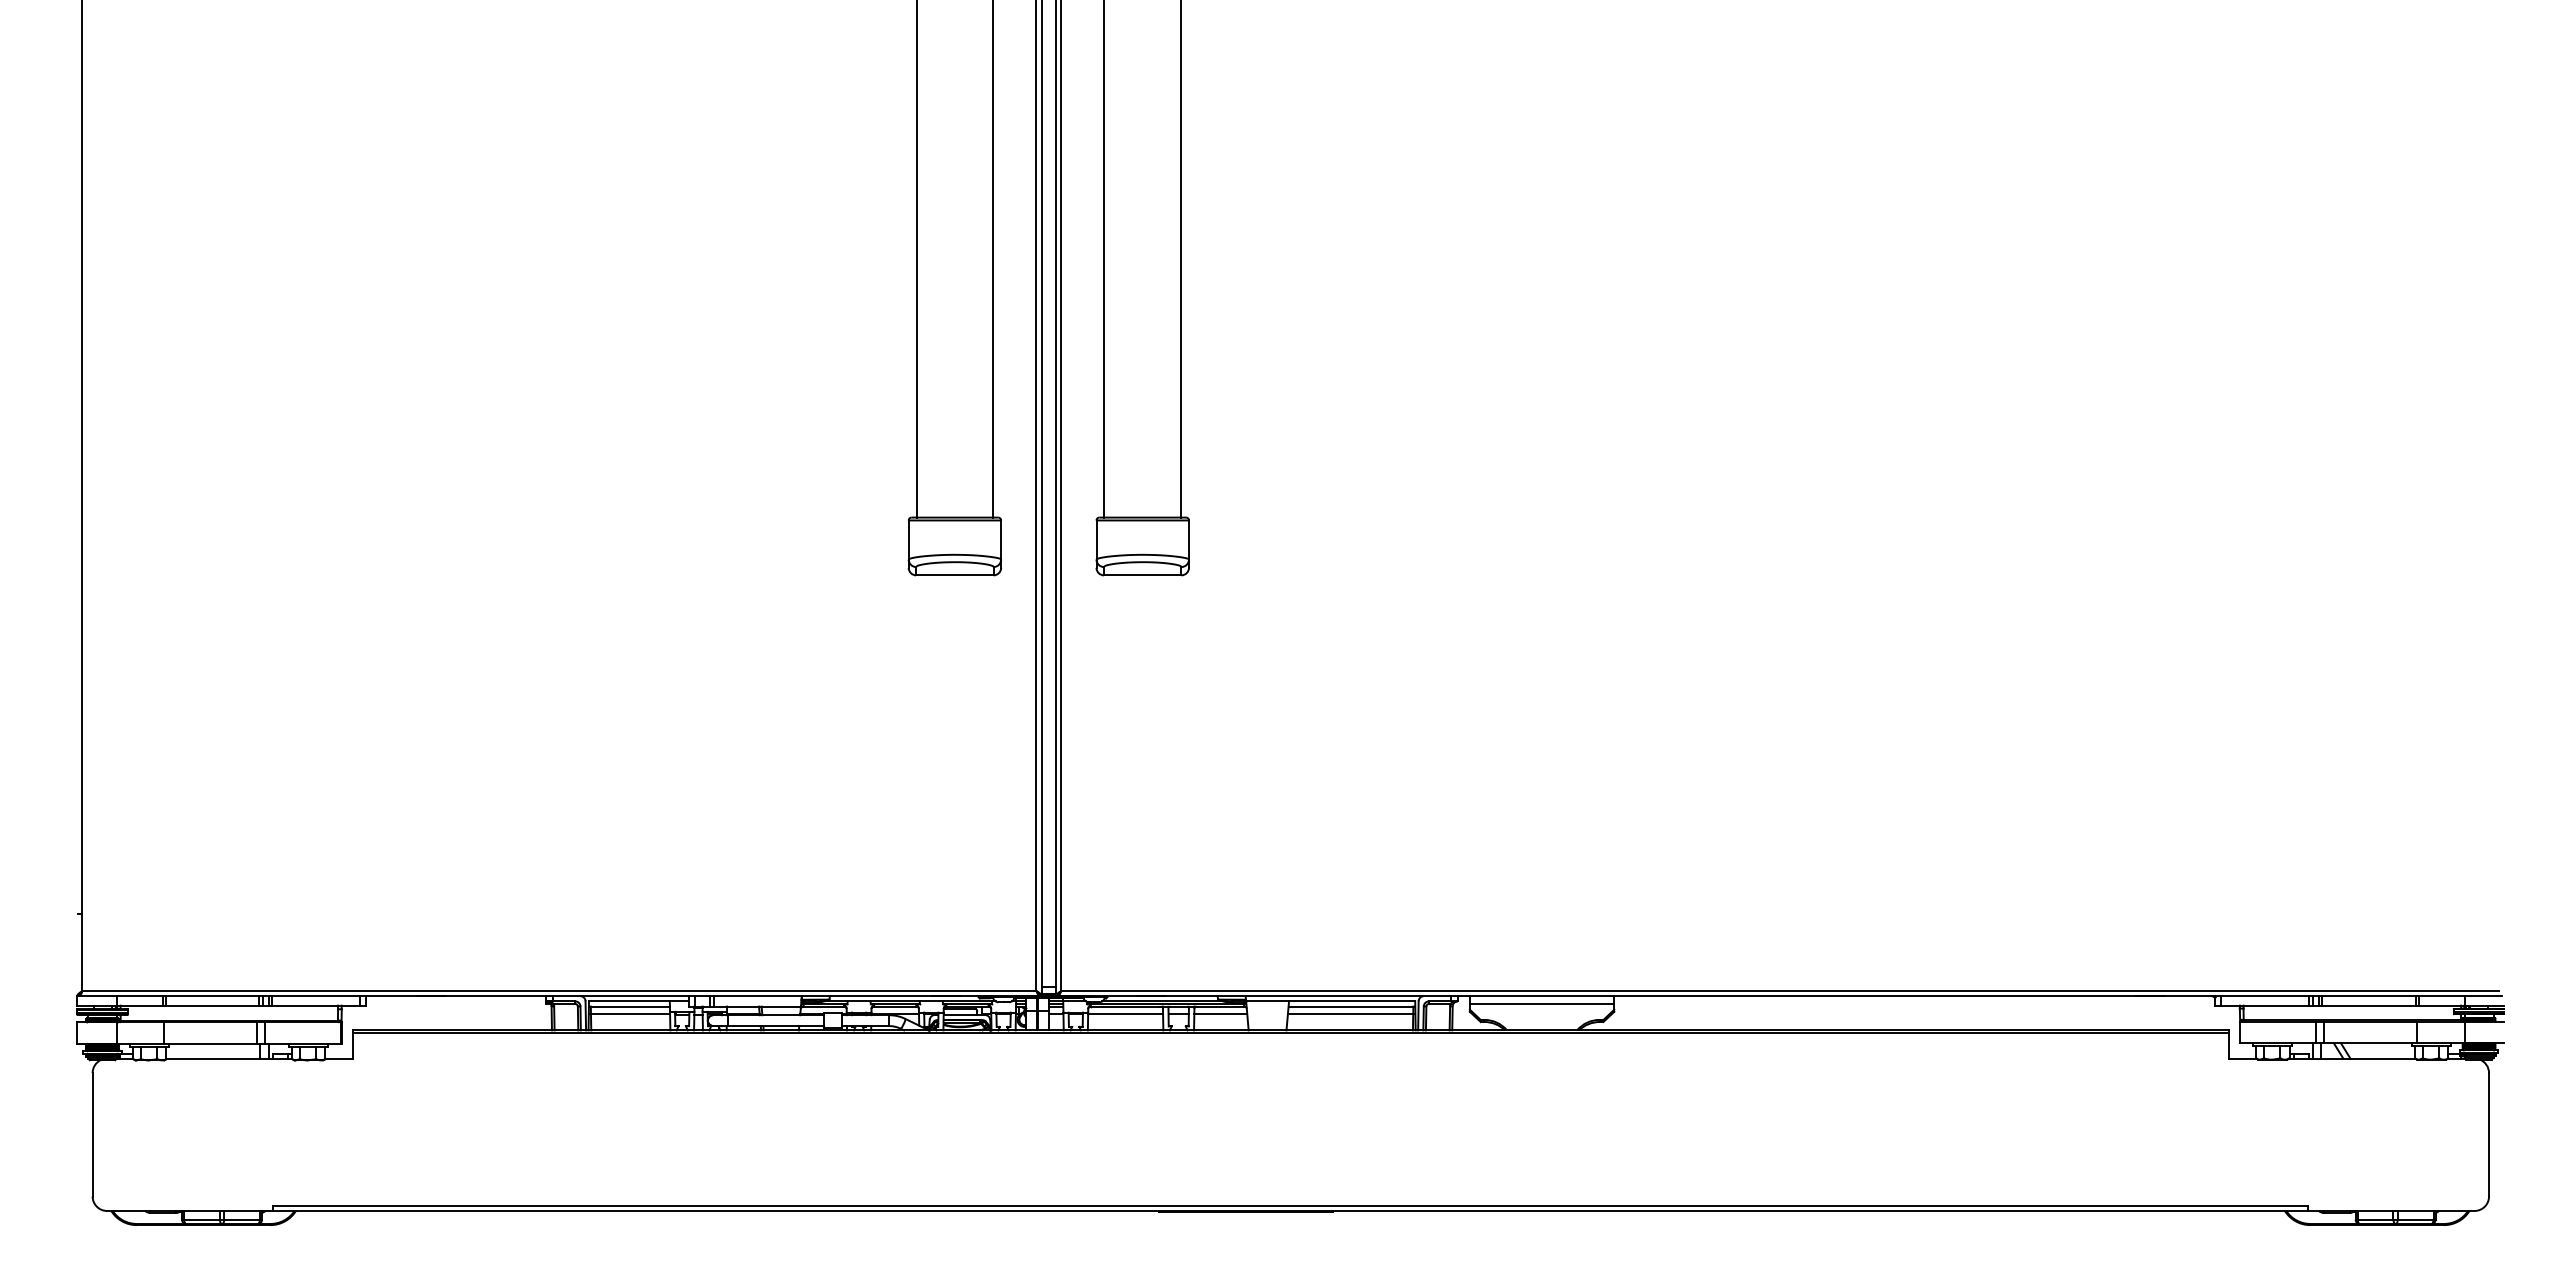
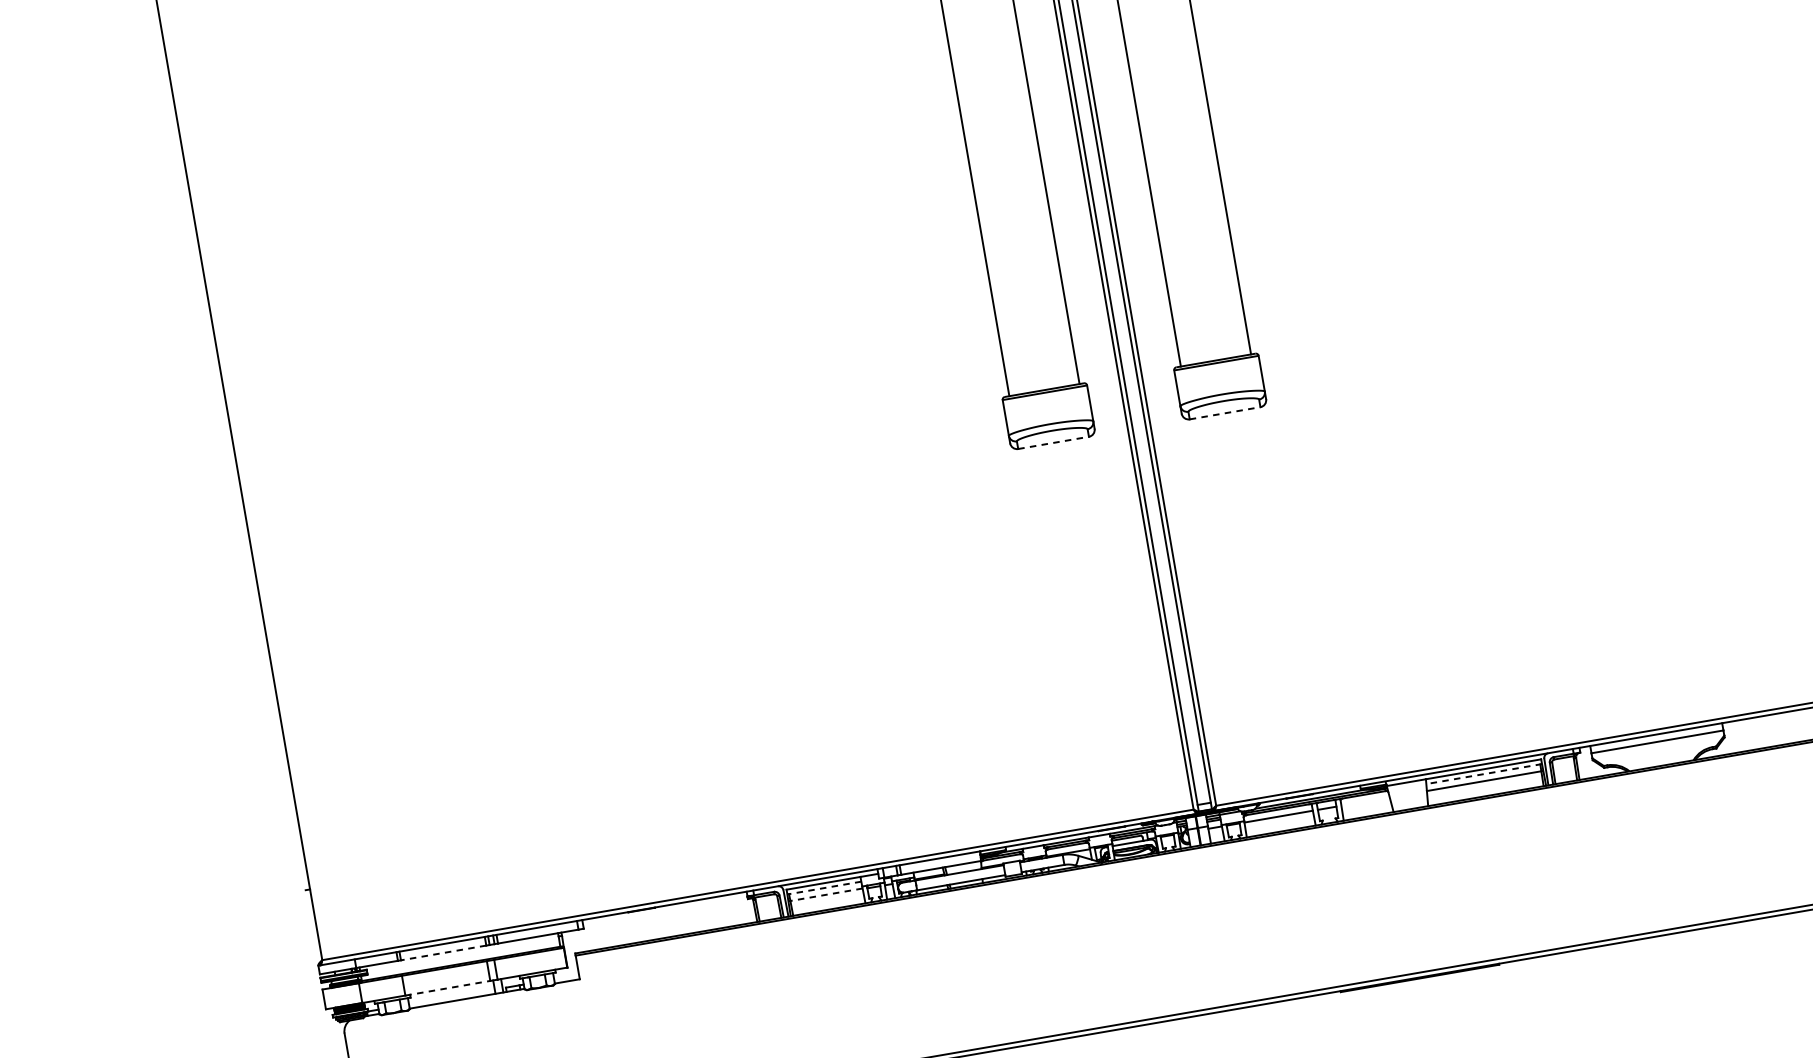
line: (954, 575) -> (1053, 443), solid -> dashed
line: (1142, 575) -> (1224, 413), solid -> dashed
line: (212, 1005) -> (443, 952), solid -> dashed
line: (629, 1006) -> (824, 887), solid -> dashed
line: (1351, 1006) -> (1483, 774), solid -> dashed
line: (630, 1014) -> (826, 895), solid -> dashed
line: (1220, 1014) -> (1365, 802), removed
line: (211, 1043) -> (448, 987), solid -> dashed

